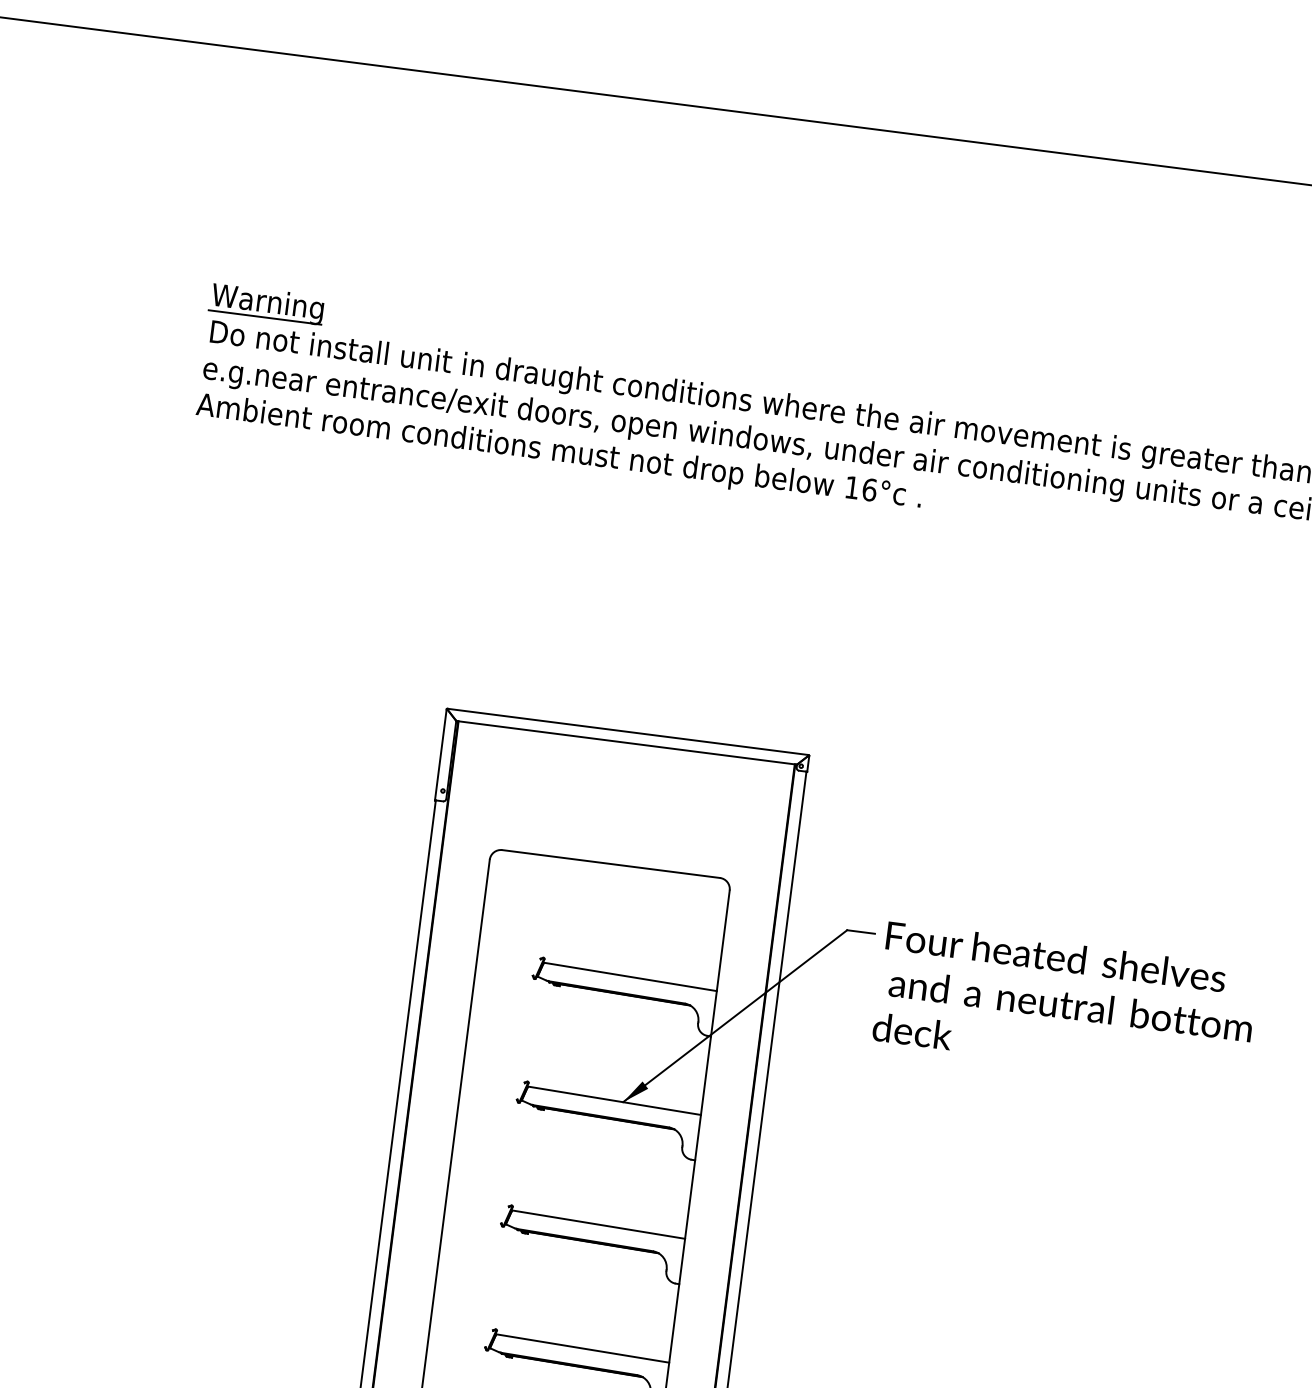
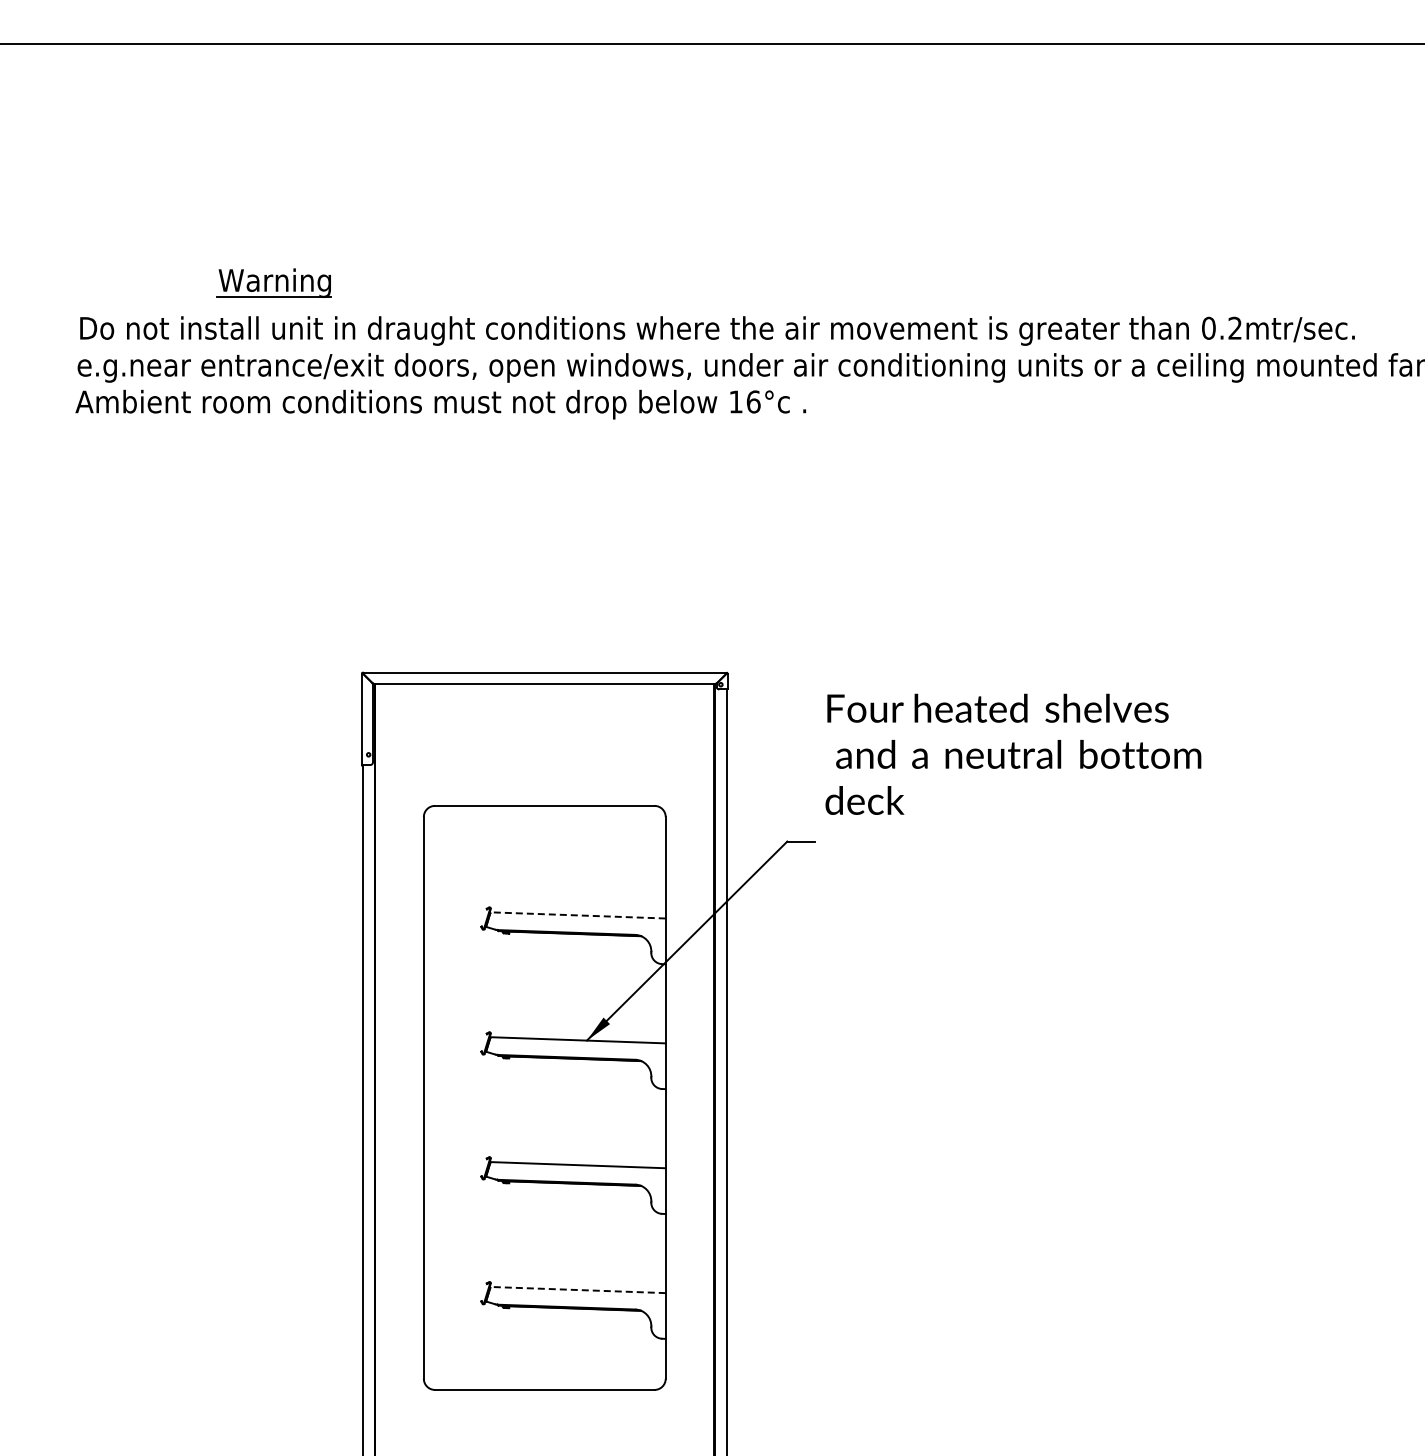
part: (266, 303) -> (273, 282), moved
line: (630, 977) -> (578, 915), solid -> dashed
text: (1065, 1003) -> (1013, 753), moved
line: (583, 1348) -> (578, 1290), solid -> dashed

